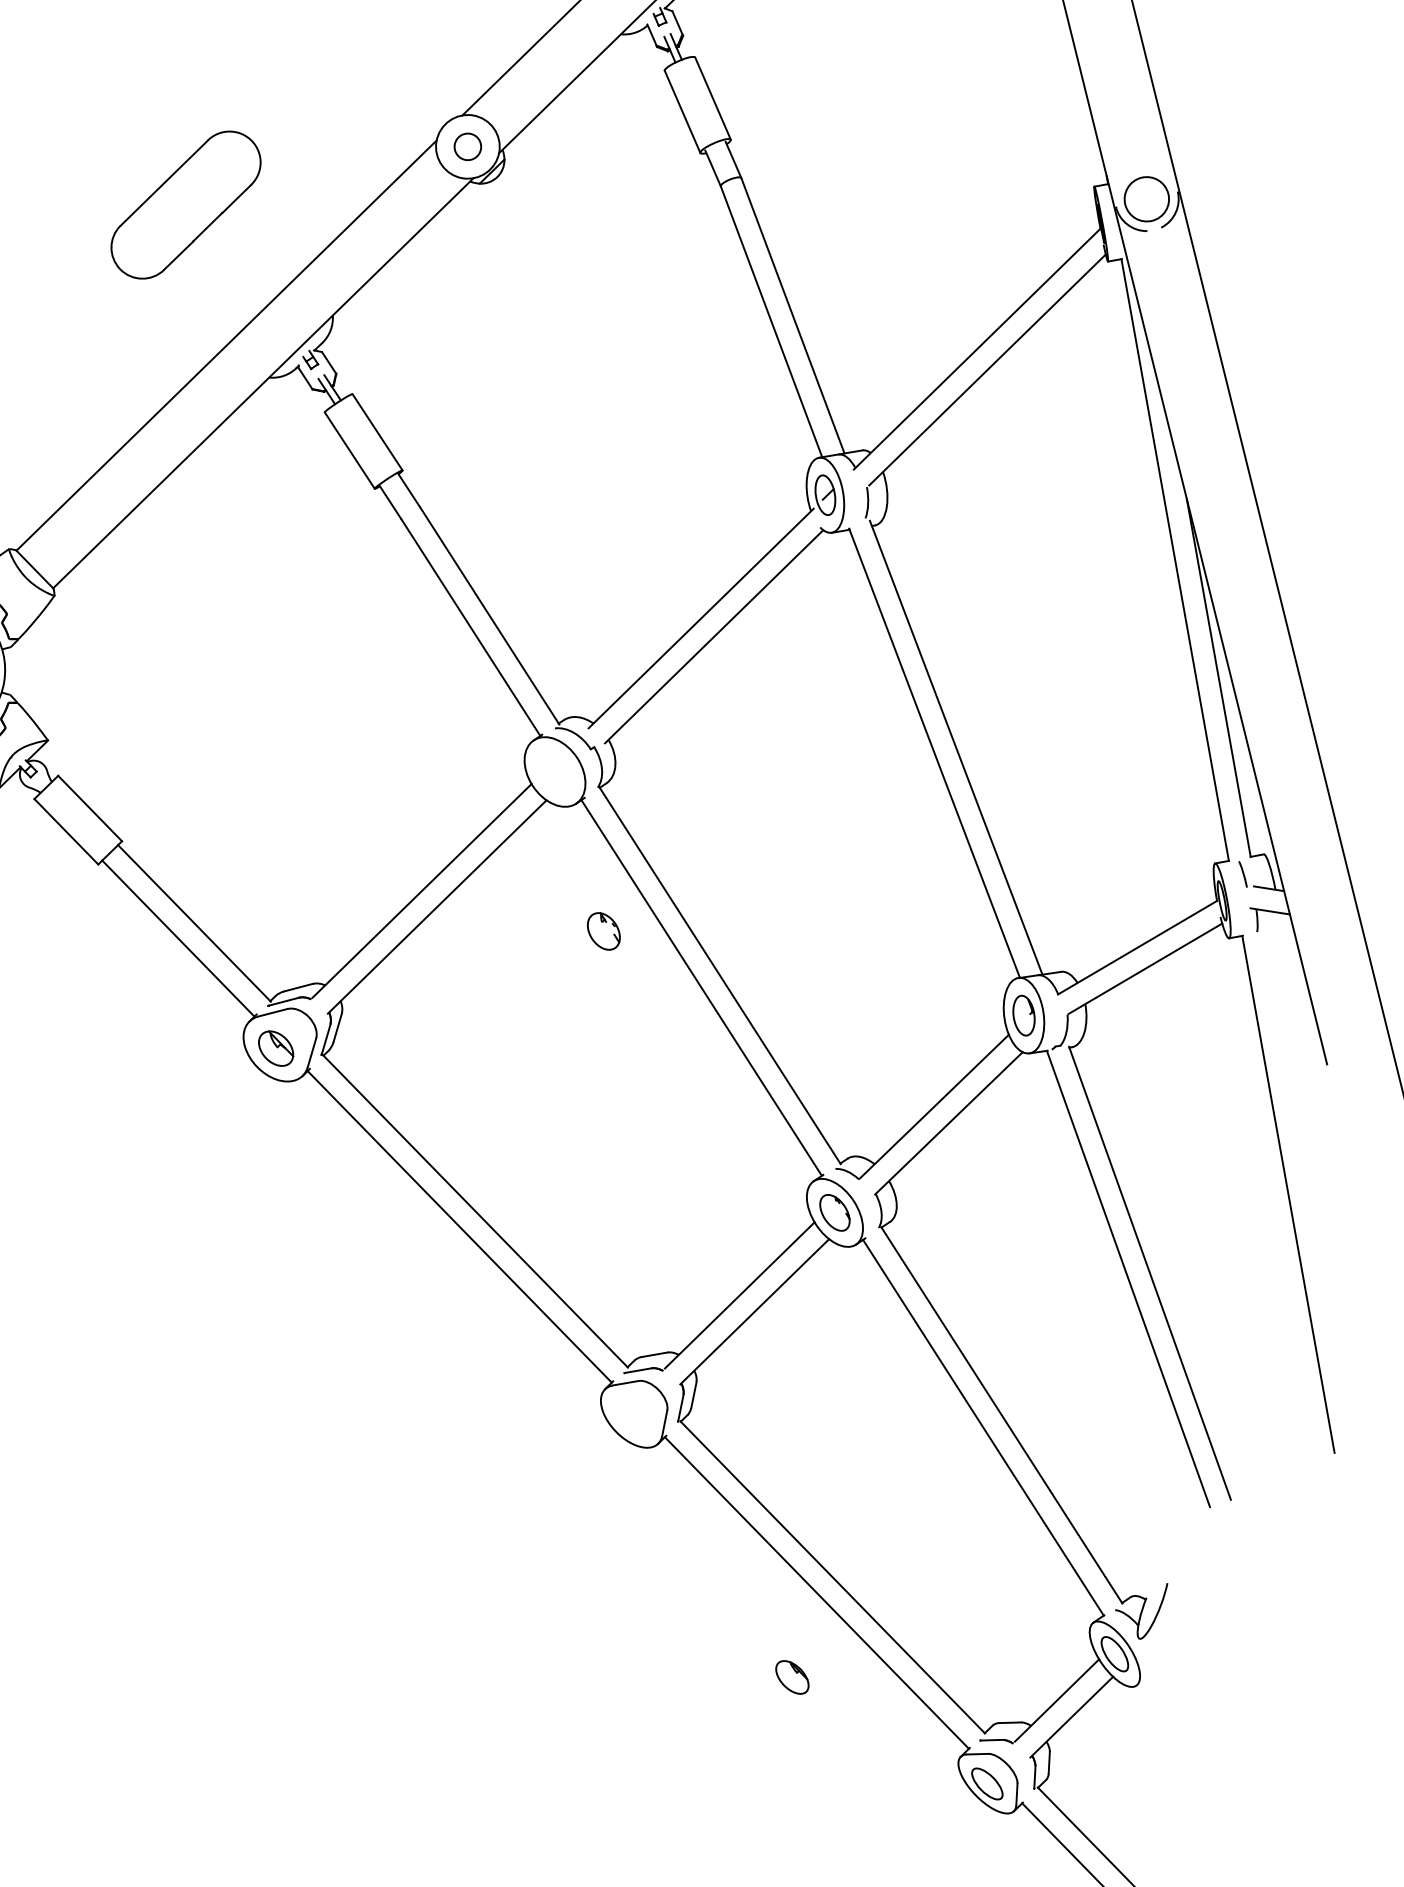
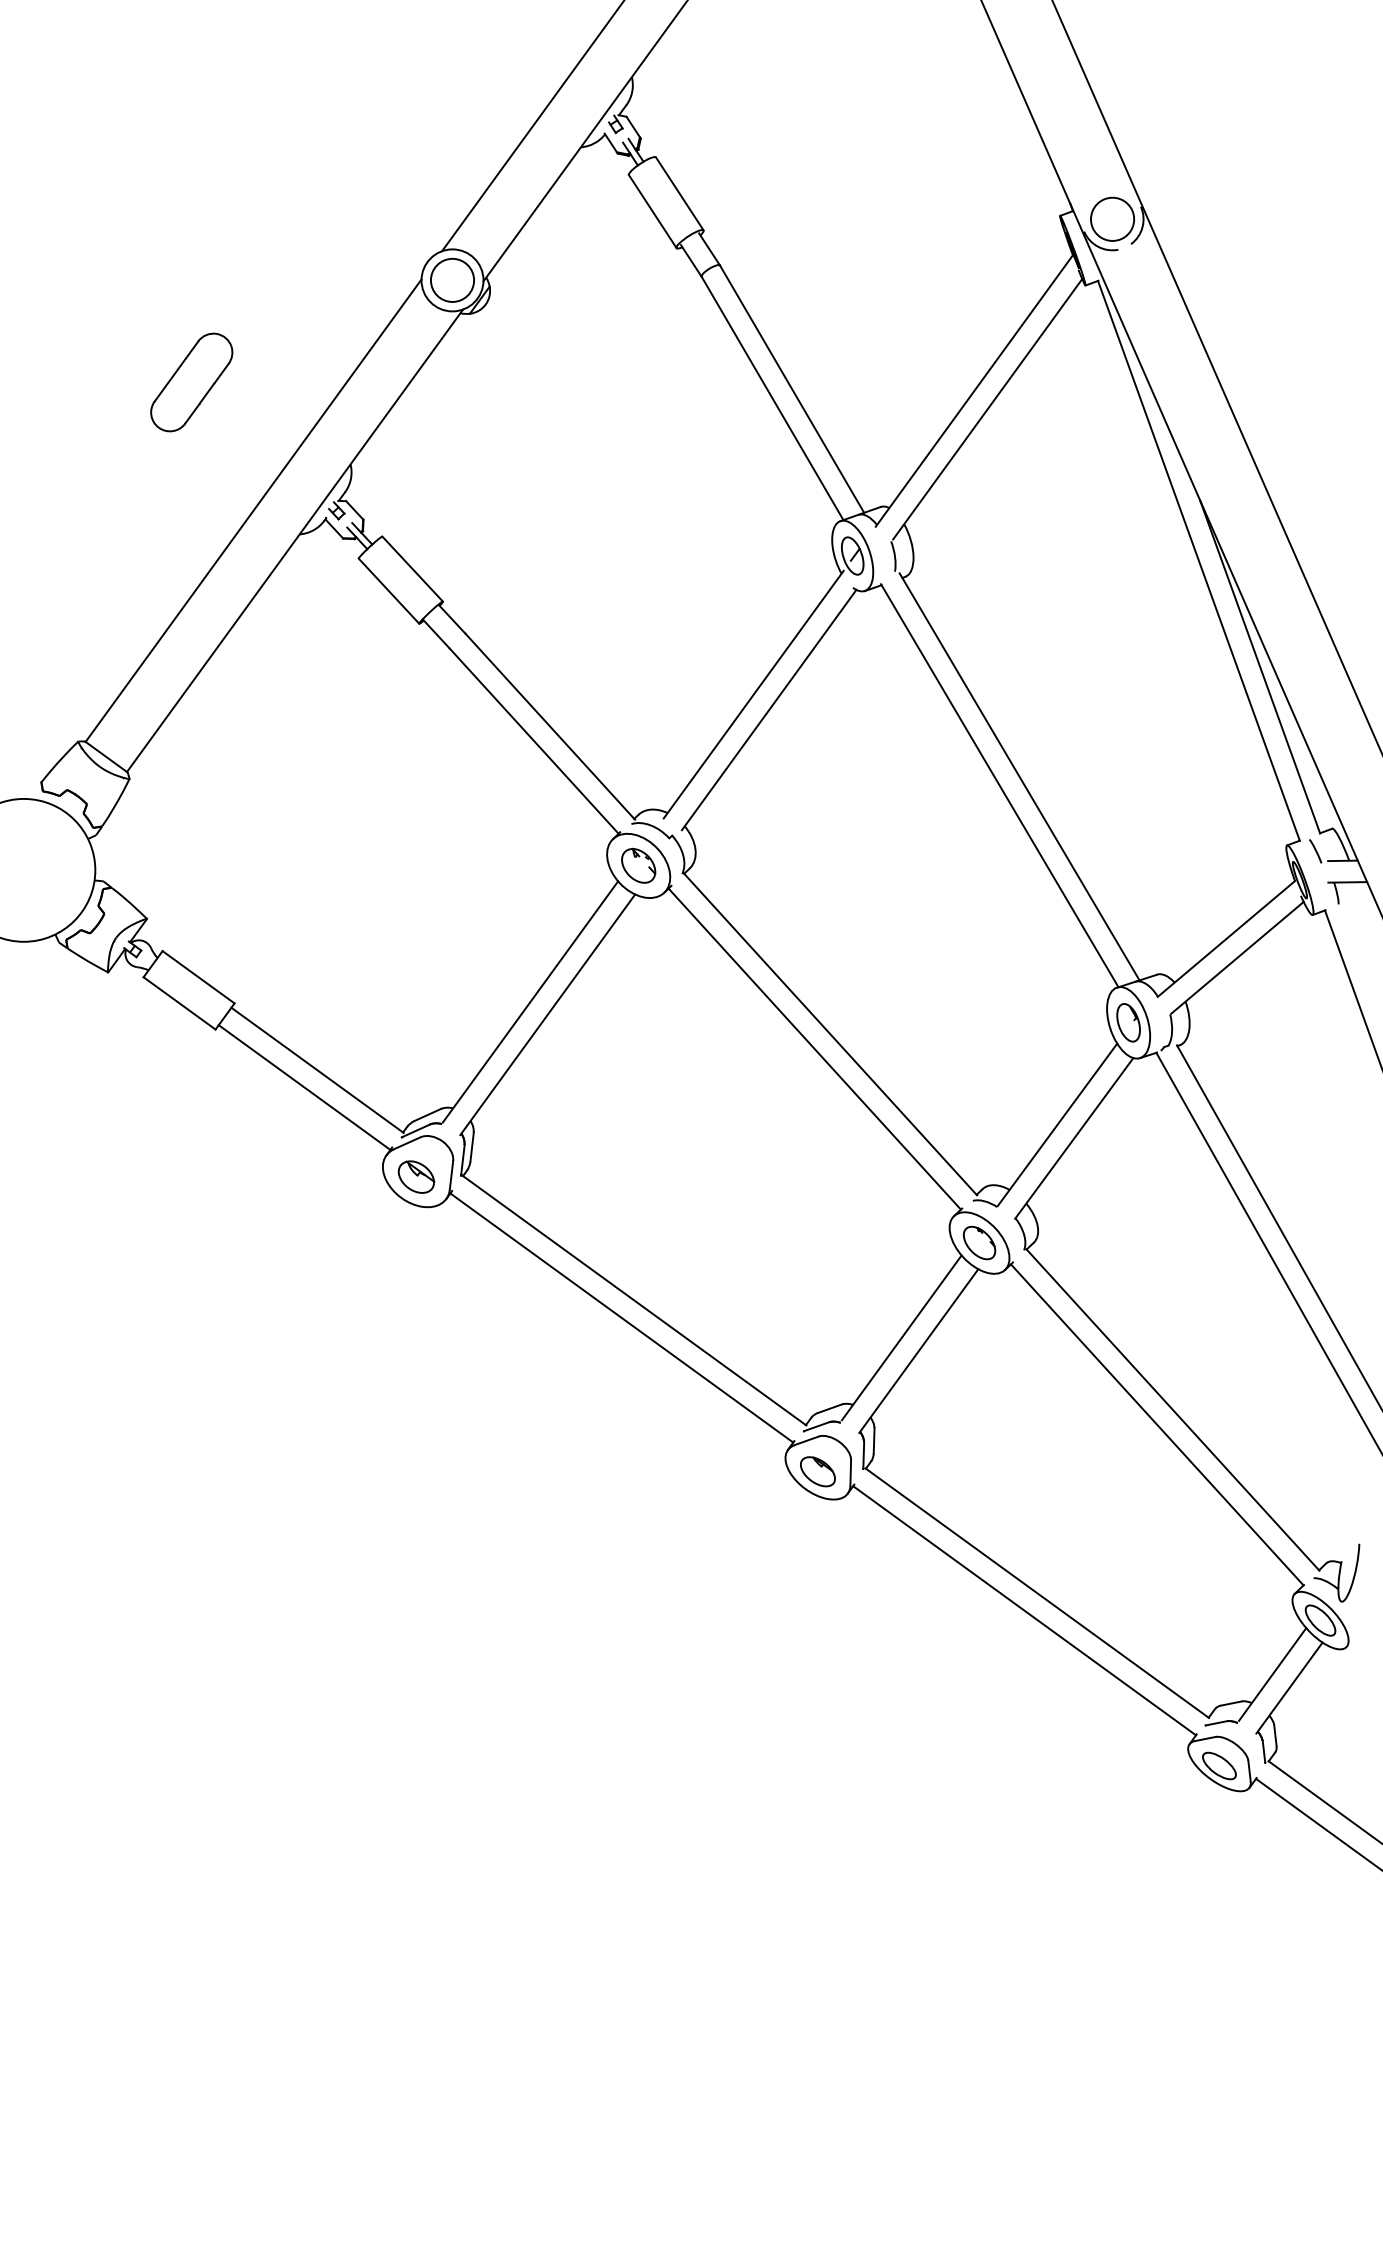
circle: (468, 145) -> (452, 279), size x1.67
part: (185, 205) -> (191, 382), size x0.62
part: (603, 931) -> (638, 865), moved
part: (792, 1677) -> (817, 1471), moved

